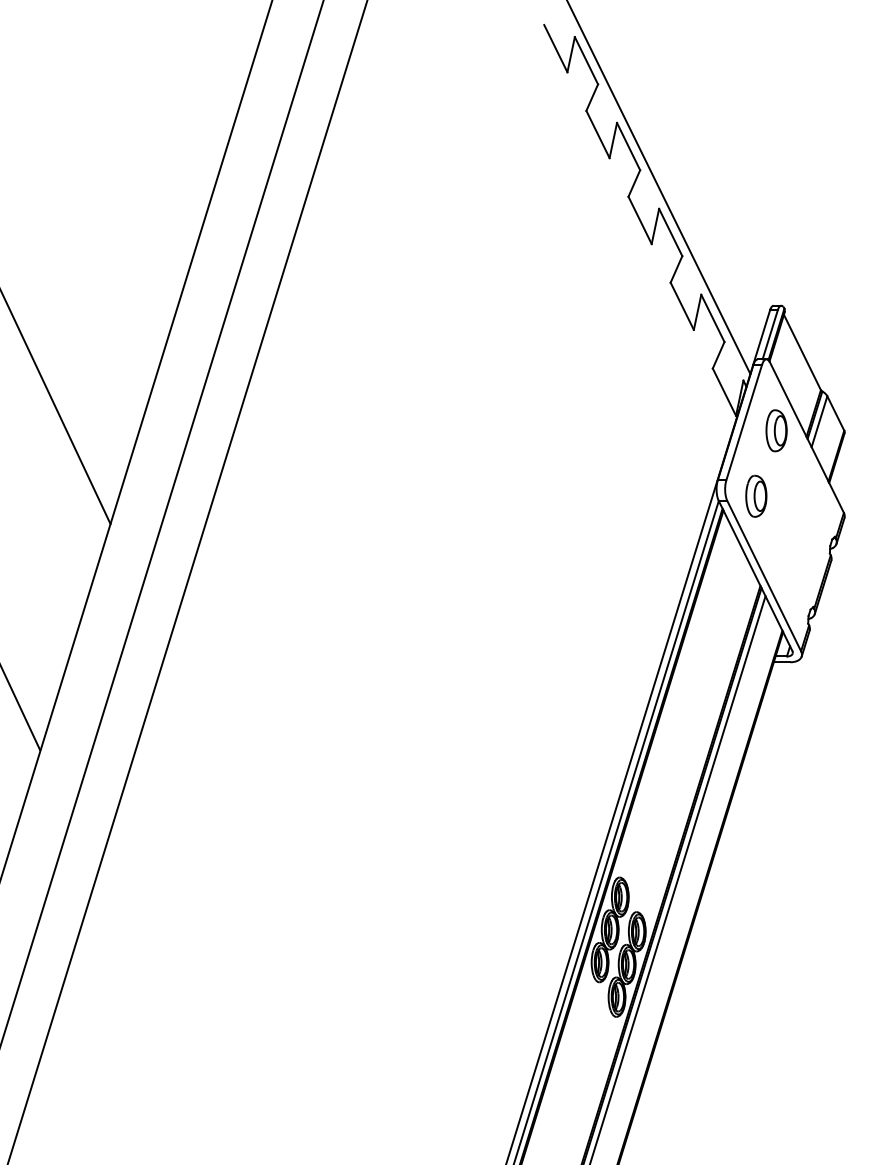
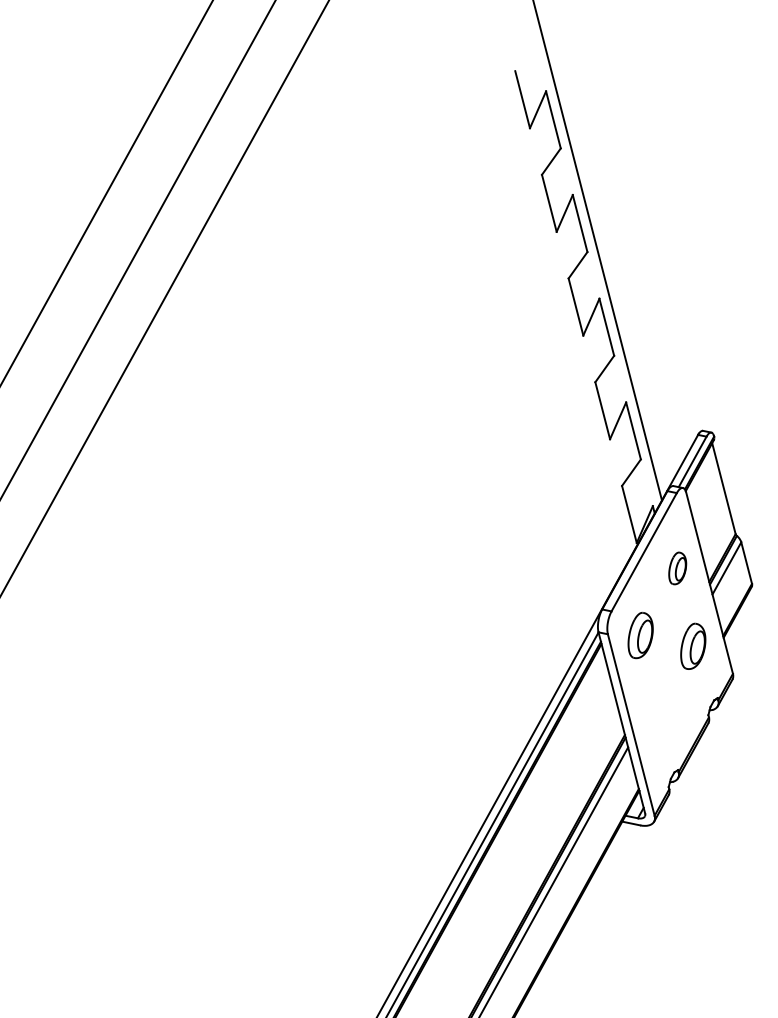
part: (776, 430) -> (677, 568), size x0.7
part: (804, 495) -> (693, 645), added

